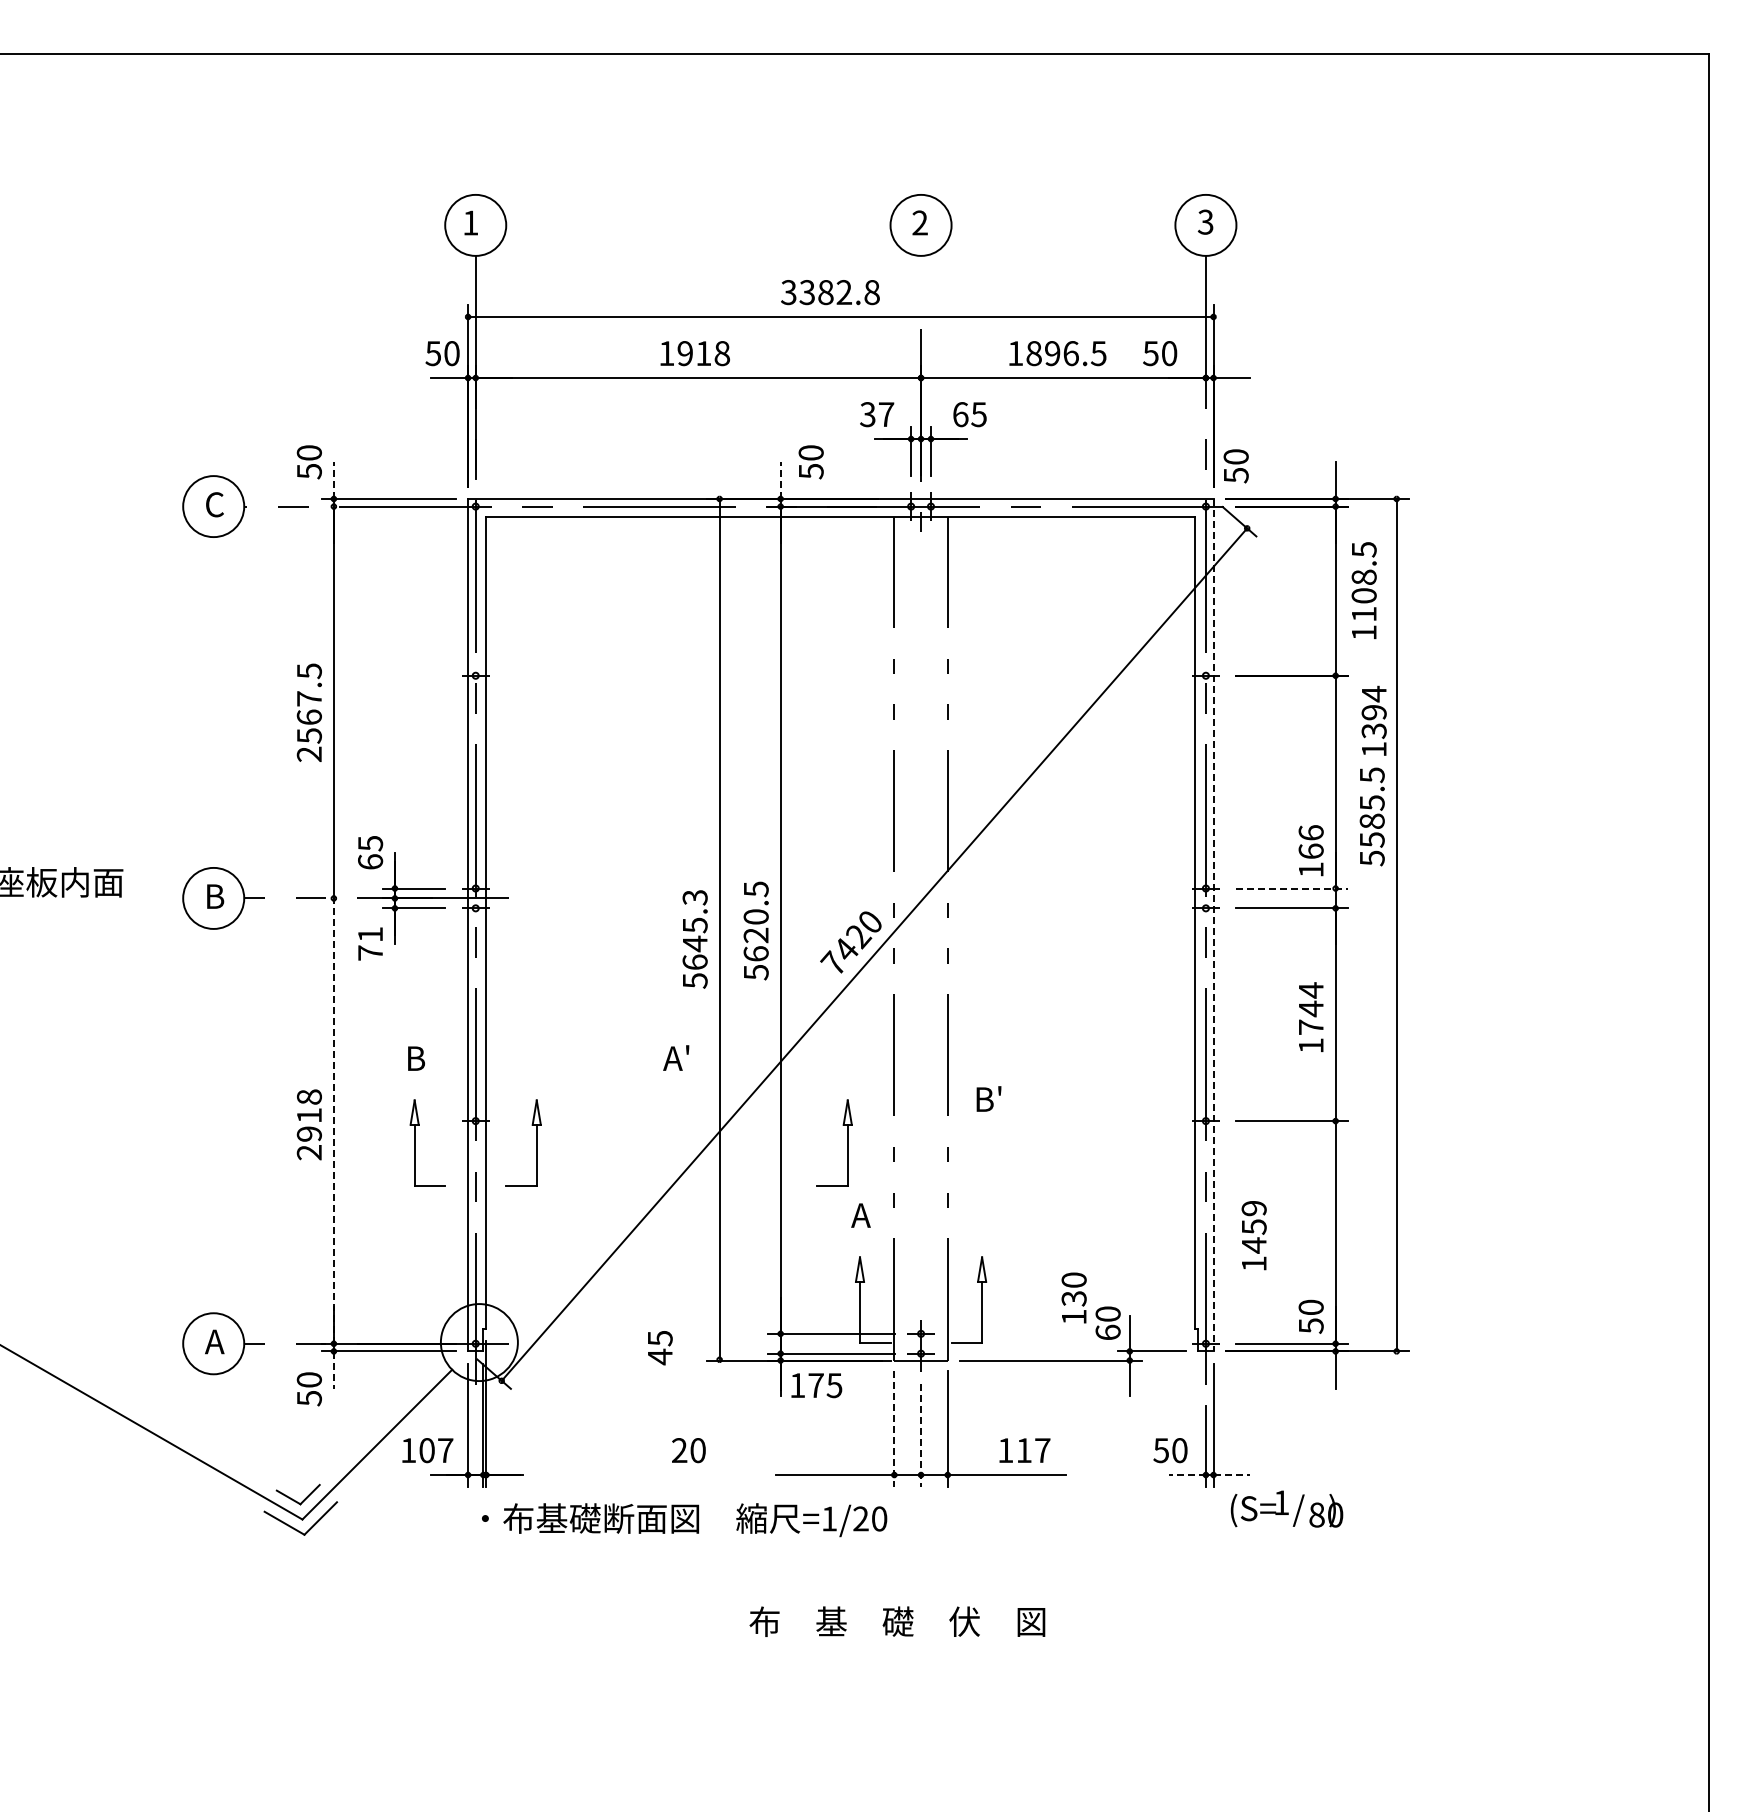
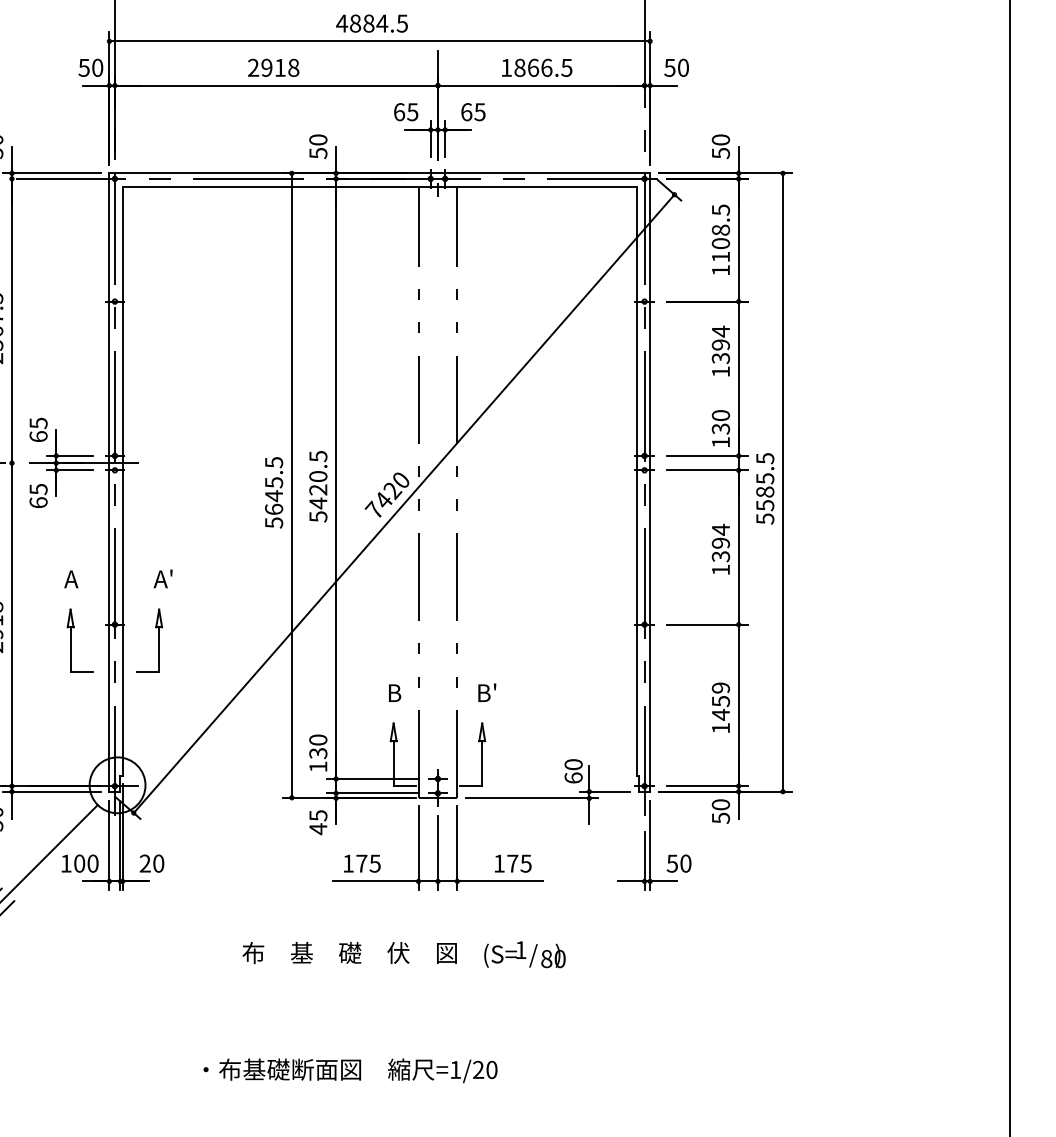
text: (829, 292) -> (371, 23), 3382.8 -> 4884.5
text: (666, 353) -> (253, 67), 1918 -> 2918
text: (1052, 353) -> (533, 67), 1896.5 -> 1866.5
text: (1160, 353) -> (676, 67), moved
text: (877, 414) -> (406, 112), 37 -> 65
text: (810, 462) -> (317, 146), moved
text: (1235, 466) -> (720, 146), moved
line: (333, 480) -> (11, 159), dashed -> solid
line: (780, 480) -> (335, 159), dashed -> solid
text: (1363, 590) -> (720, 239), moved
text: (1373, 720) -> (720, 350), moved
text: (1371, 816) -> (764, 488), moved
text: (1310, 842) -> (720, 422), 166 -> 130
line: (1292, 888) -> (707, 455), dashed -> solid
text: (694, 897) -> (273, 462), 5645.3 -> 5645.5
line: (1213, 925) -> (650, 482), dashed -> solid
text: (370, 943) -> (38, 495), 71 -> 65
text: (755, 953) -> (317, 503), 5620.5 -> 5420.5
text: (1310, 1017) -> (720, 549), 1744 -> 1394
text: (676, 1057) -> (163, 578), moved
text: (415, 1058) -> (71, 579), B -> A
text: (988, 1098) -> (486, 692), moved
line: (333, 1121) -> (11, 624), dashed -> solid
part: (847, 1142) -> (384, 640), removed
text: (860, 1215) -> (394, 693), A -> B
text: (1253, 1235) -> (720, 707), moved
text: (1073, 1297) -> (317, 752), moved
text: (1310, 1316) -> (720, 811), moved
text: (660, 1348) -> (318, 822), moved
line: (333, 1370) -> (11, 805), dashed -> solid
text: (816, 1385) -> (362, 863), moved
line: (894, 1429) -> (418, 848), dashed -> solid
line: (921, 1436) -> (438, 853), dashed -> solid
text: (445, 1450) -> (92, 863), 107 -> 100
text: (688, 1450) -> (151, 863), moved
text: (1033, 1450) -> (519, 863), 117 -> 175
text: (1170, 1450) -> (679, 863), moved
line: (1187, 1475) -> (631, 881), dashed -> solid
line: (1232, 1475) -> (663, 881), dashed -> solid
text: (1286, 1508) -> (524, 954), moved
text: (684, 1520) -> (350, 1071), moved
text: (897, 1621) -> (349, 952), moved

